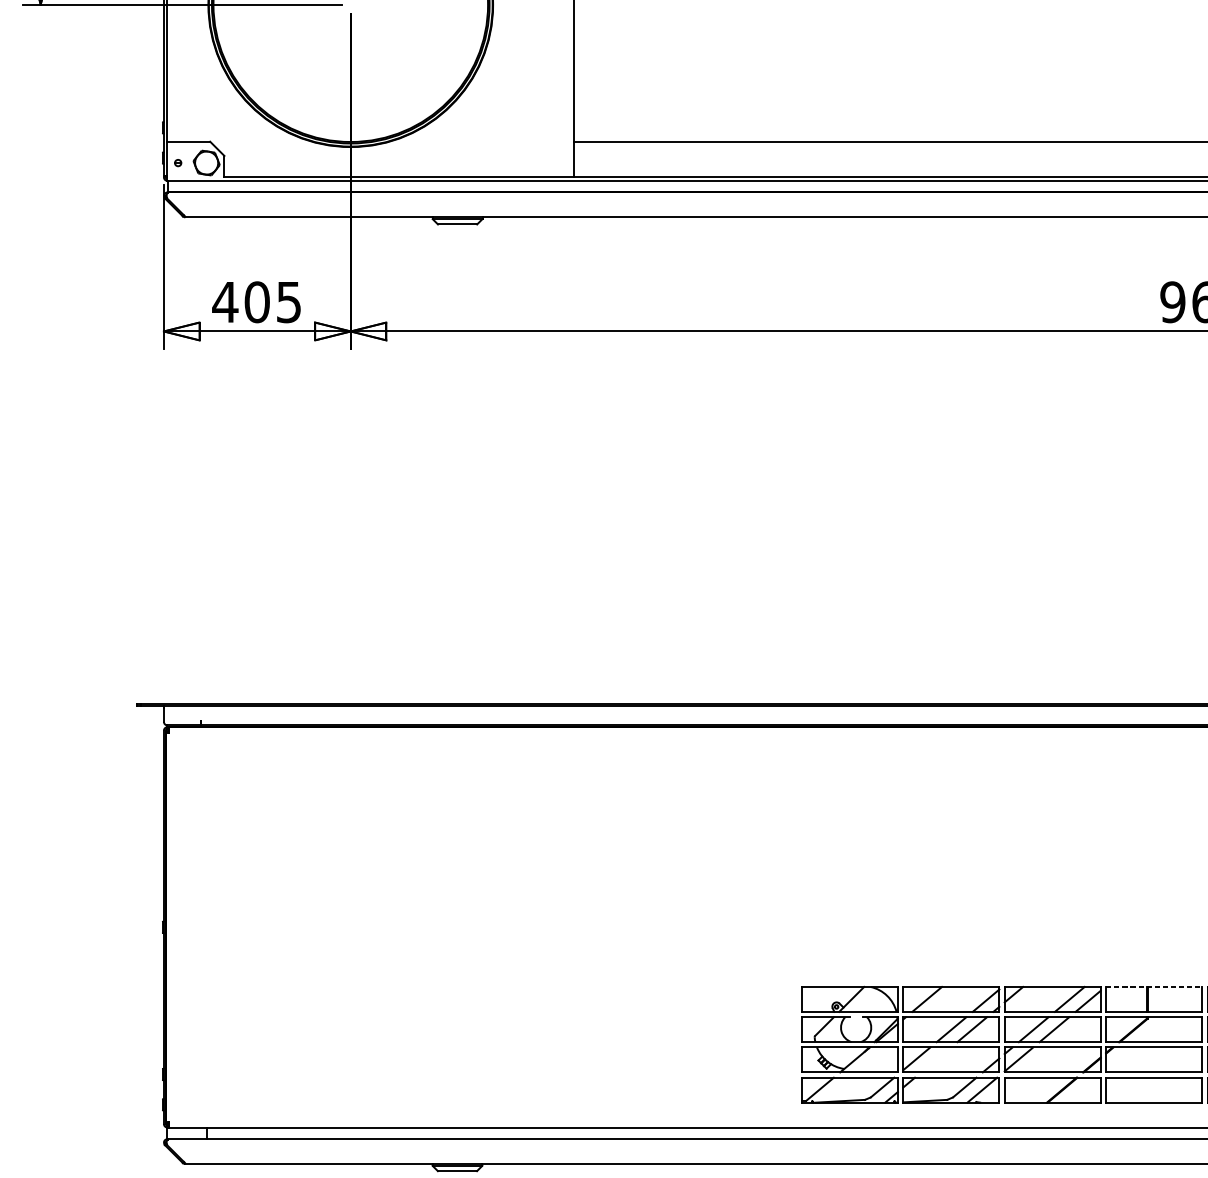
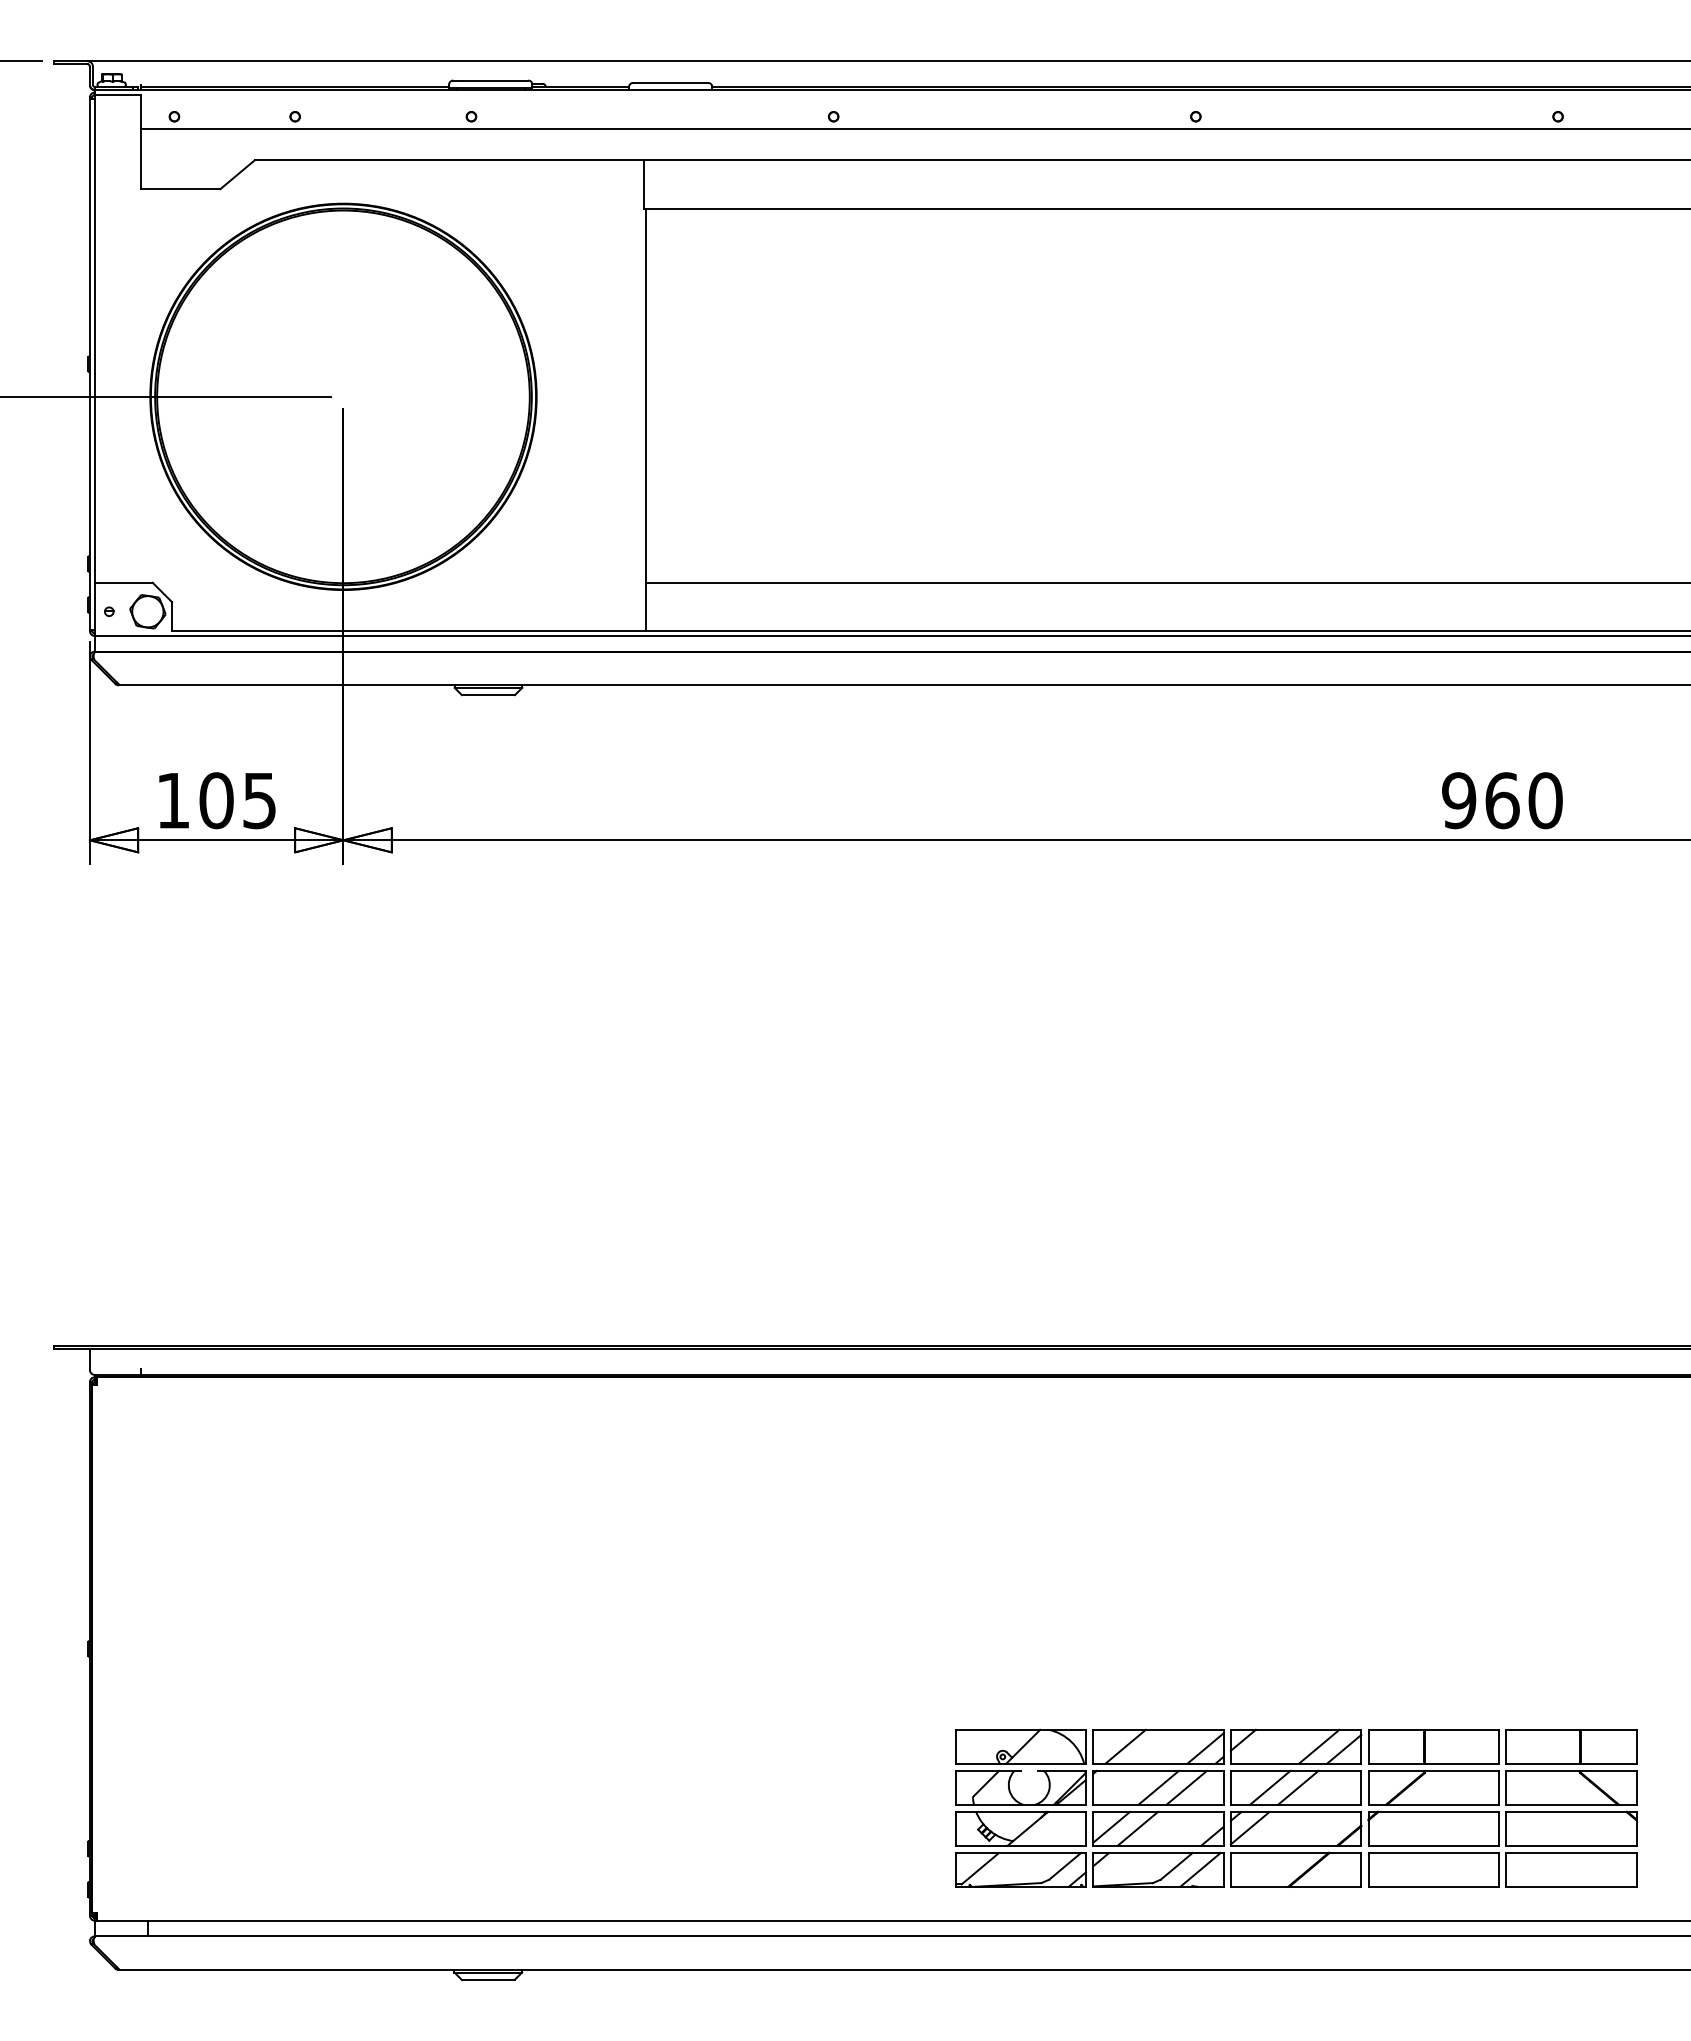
text: (225, 302) -> (173, 800), 405 -> 105
line: (1154, 986) -> (1434, 1729), dashed -> solid
line: (935, 1059) -> (1137, 1828), added

